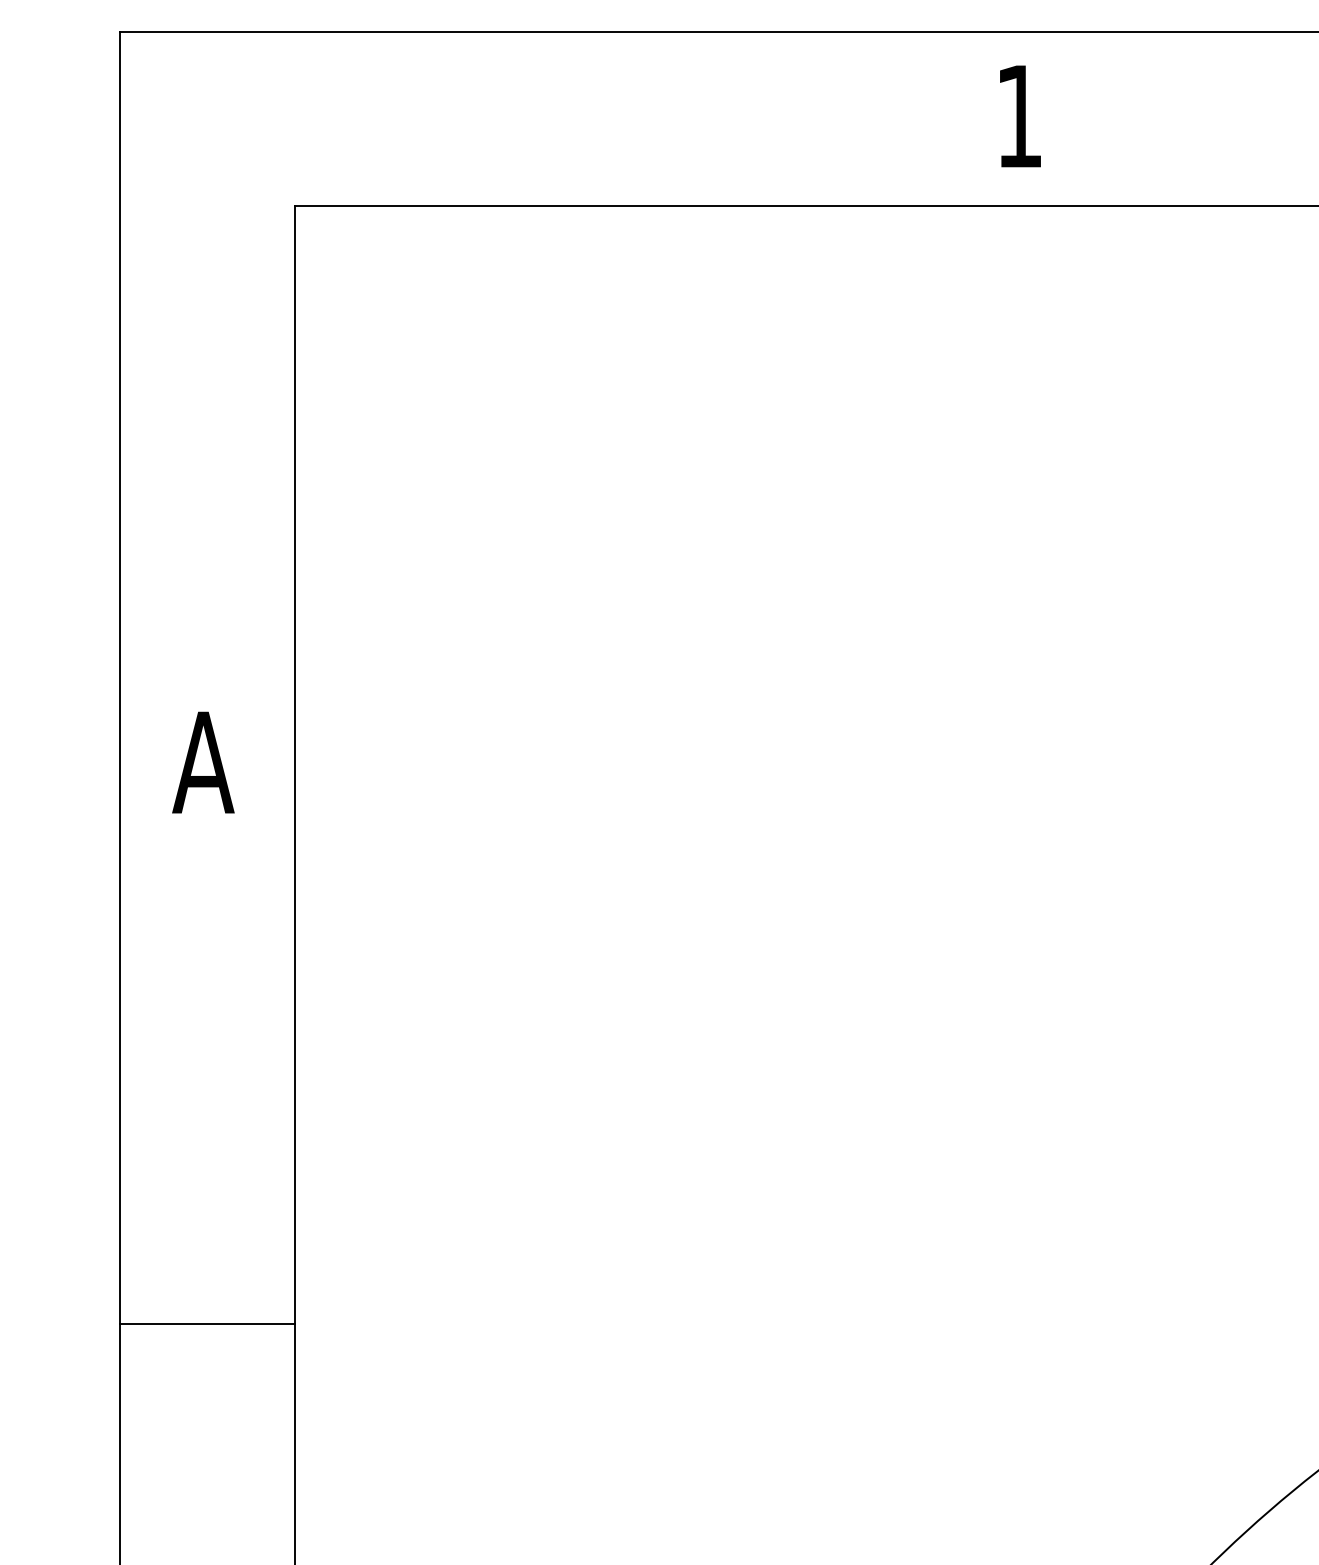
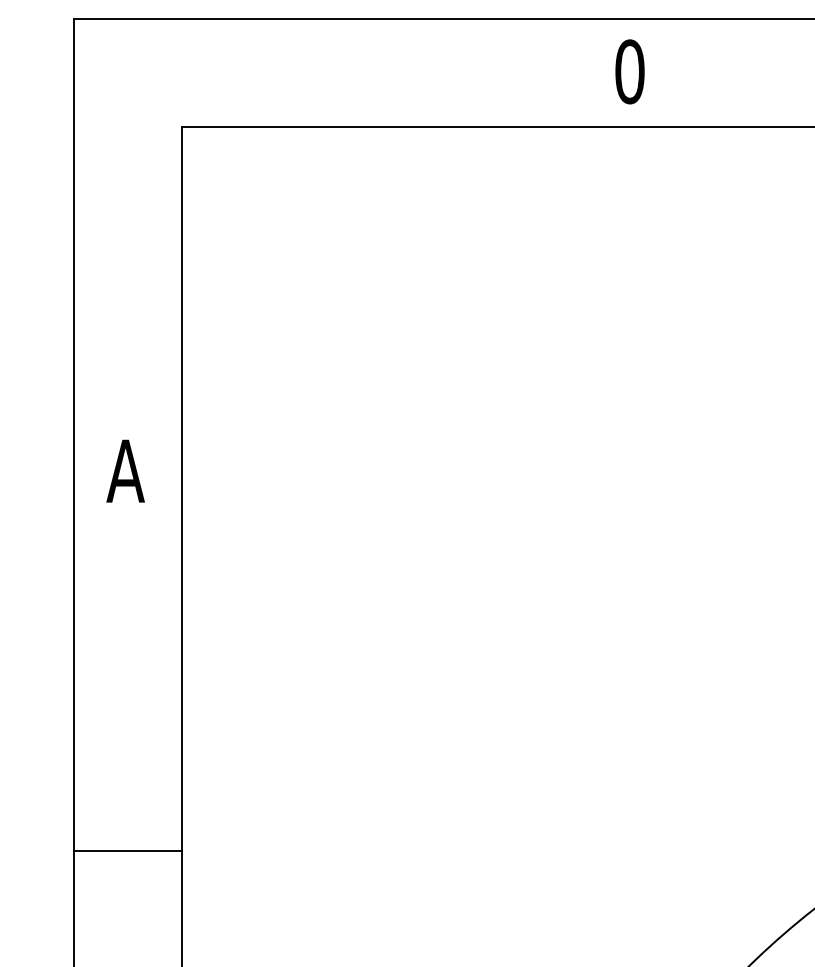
text: (1018, 115) -> (629, 71), 1 -> 0
line: (208, 1324) -> (128, 851), moved

